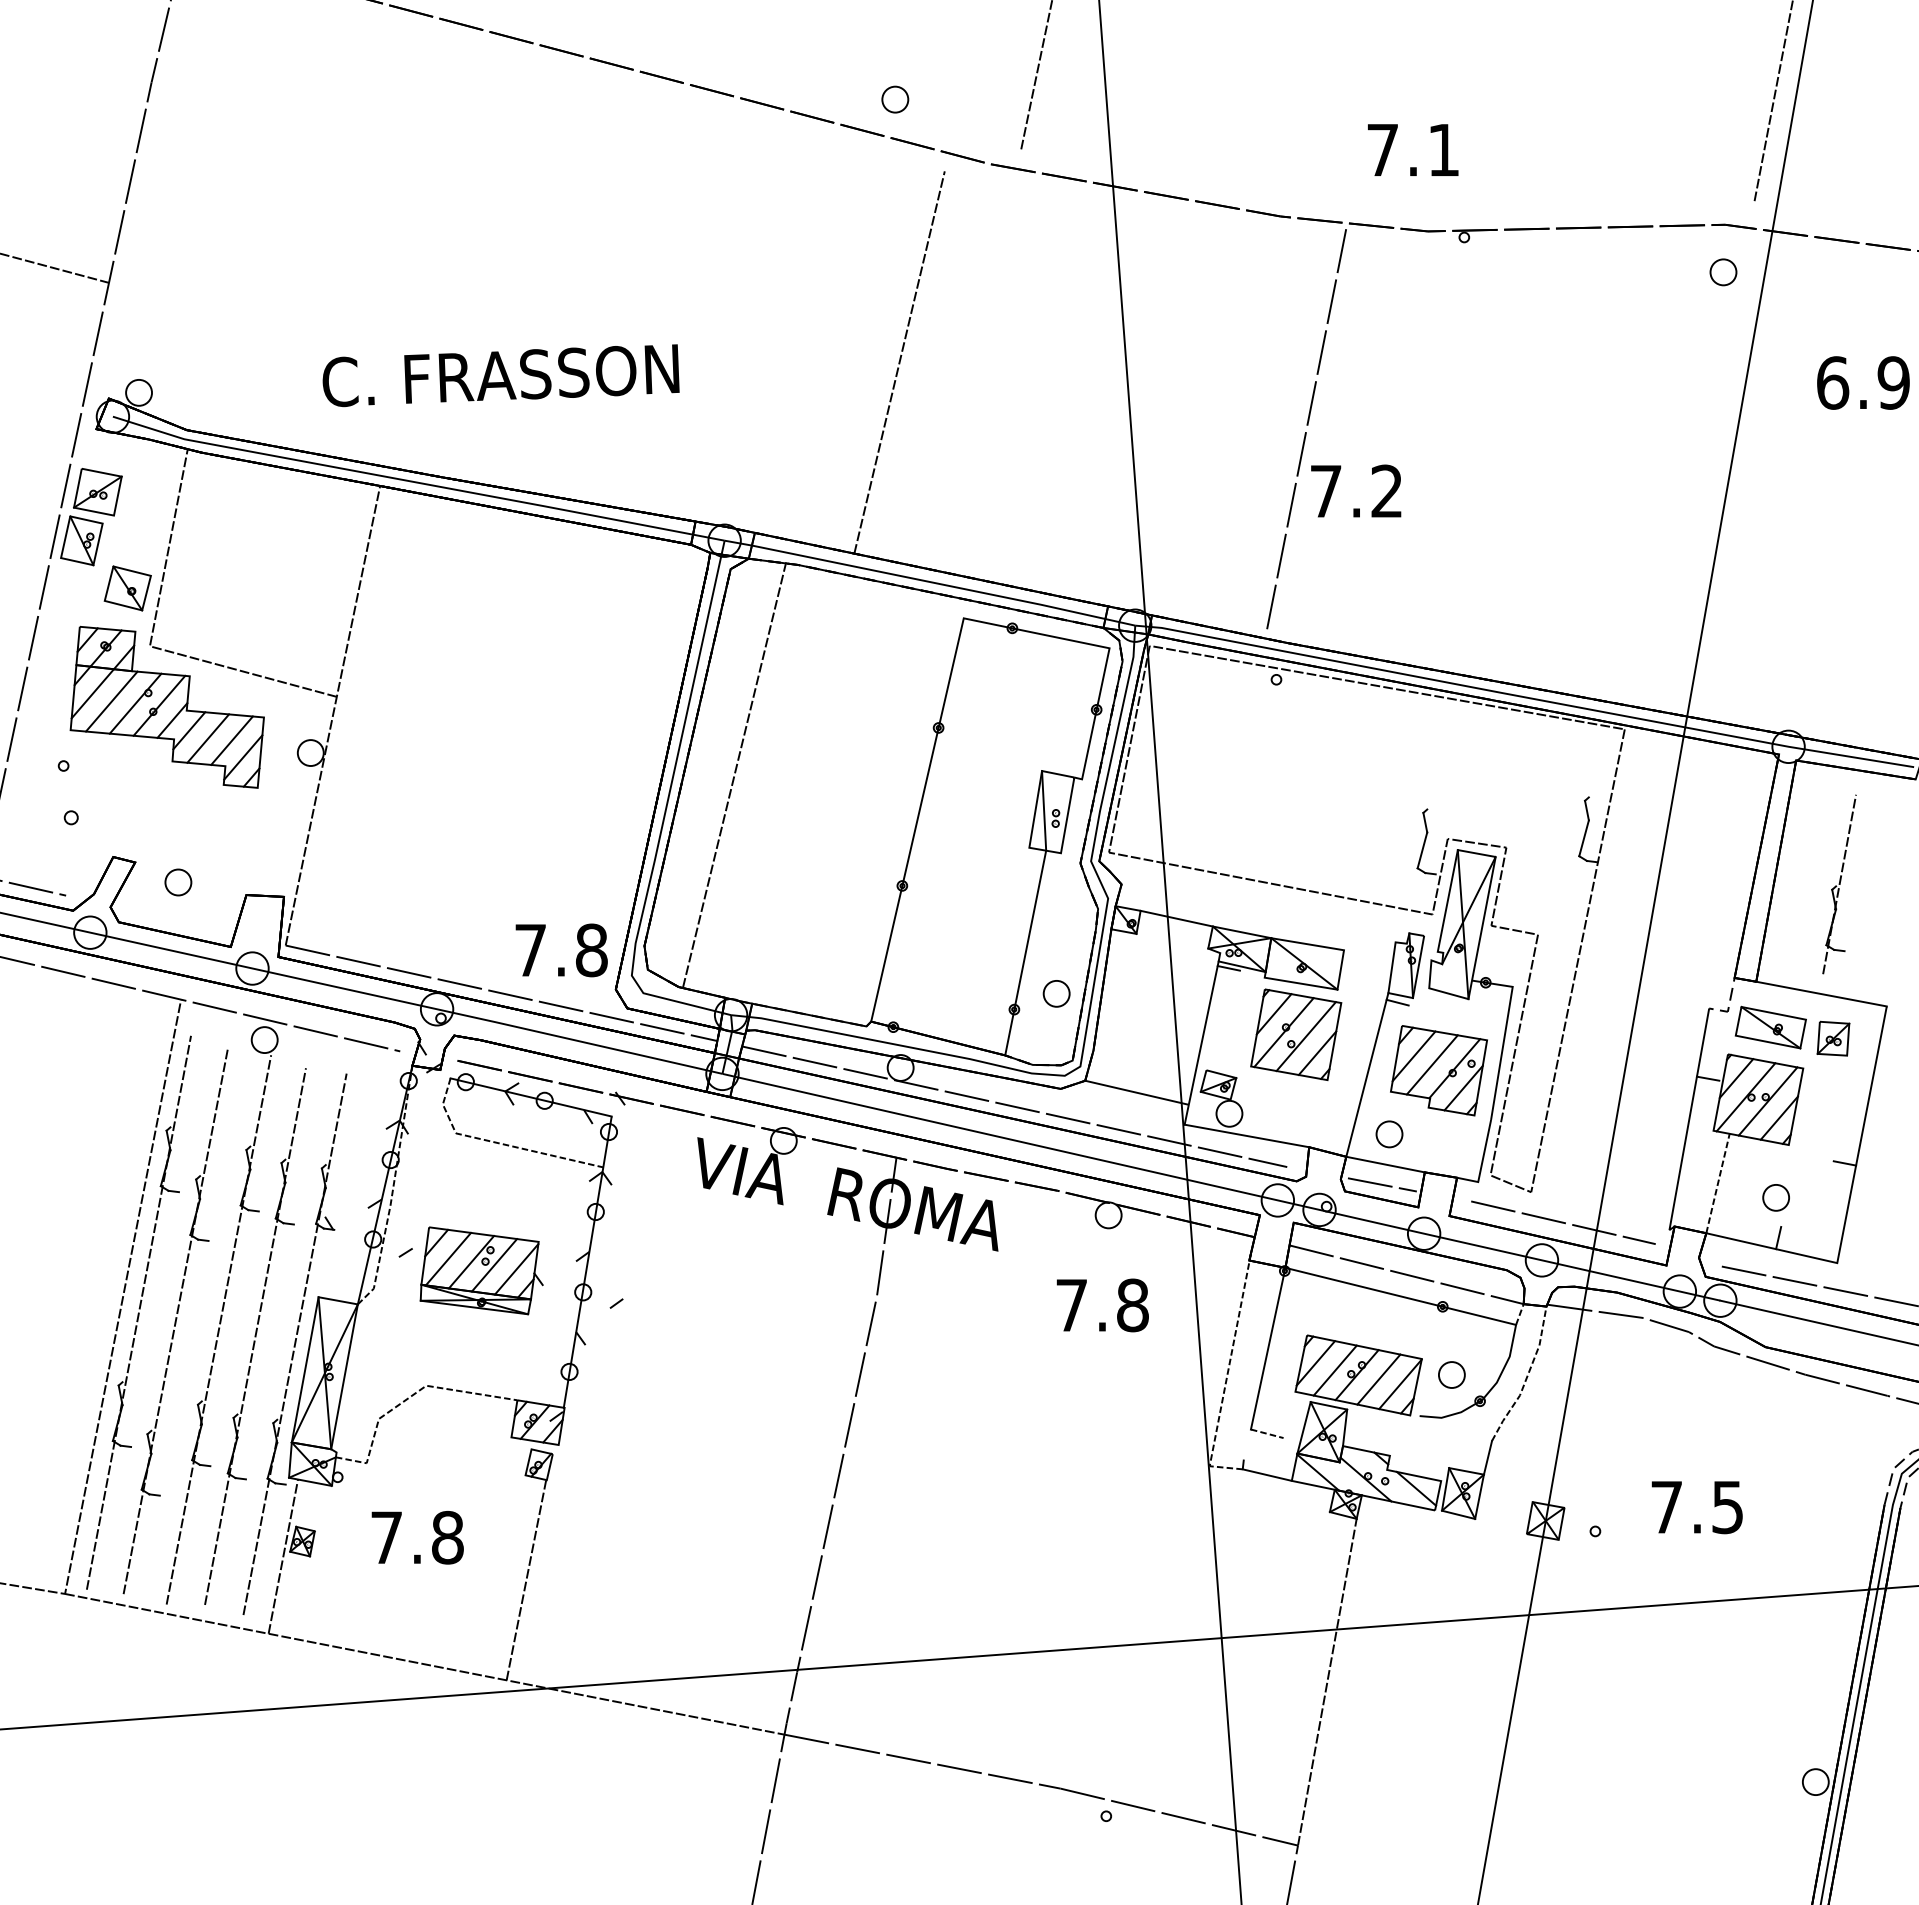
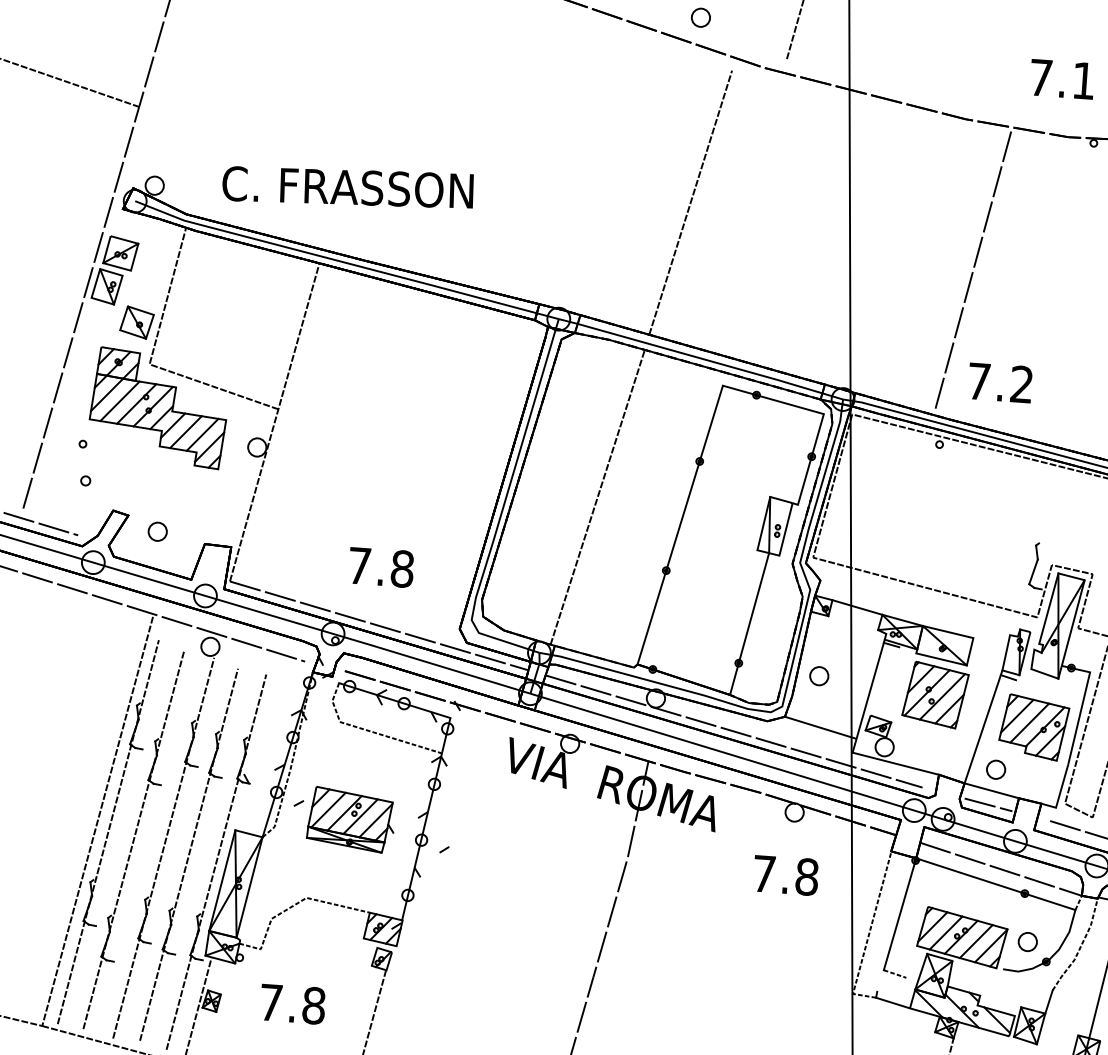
text: (500, 375) -> (347, 187), moved
text: (1356, 490) -> (1000, 382), moved
line: (734, 773) -> (597, 496), moved
text: (561, 950) -> (381, 567), moved
part: (1056, 993) -> (819, 675), moved

